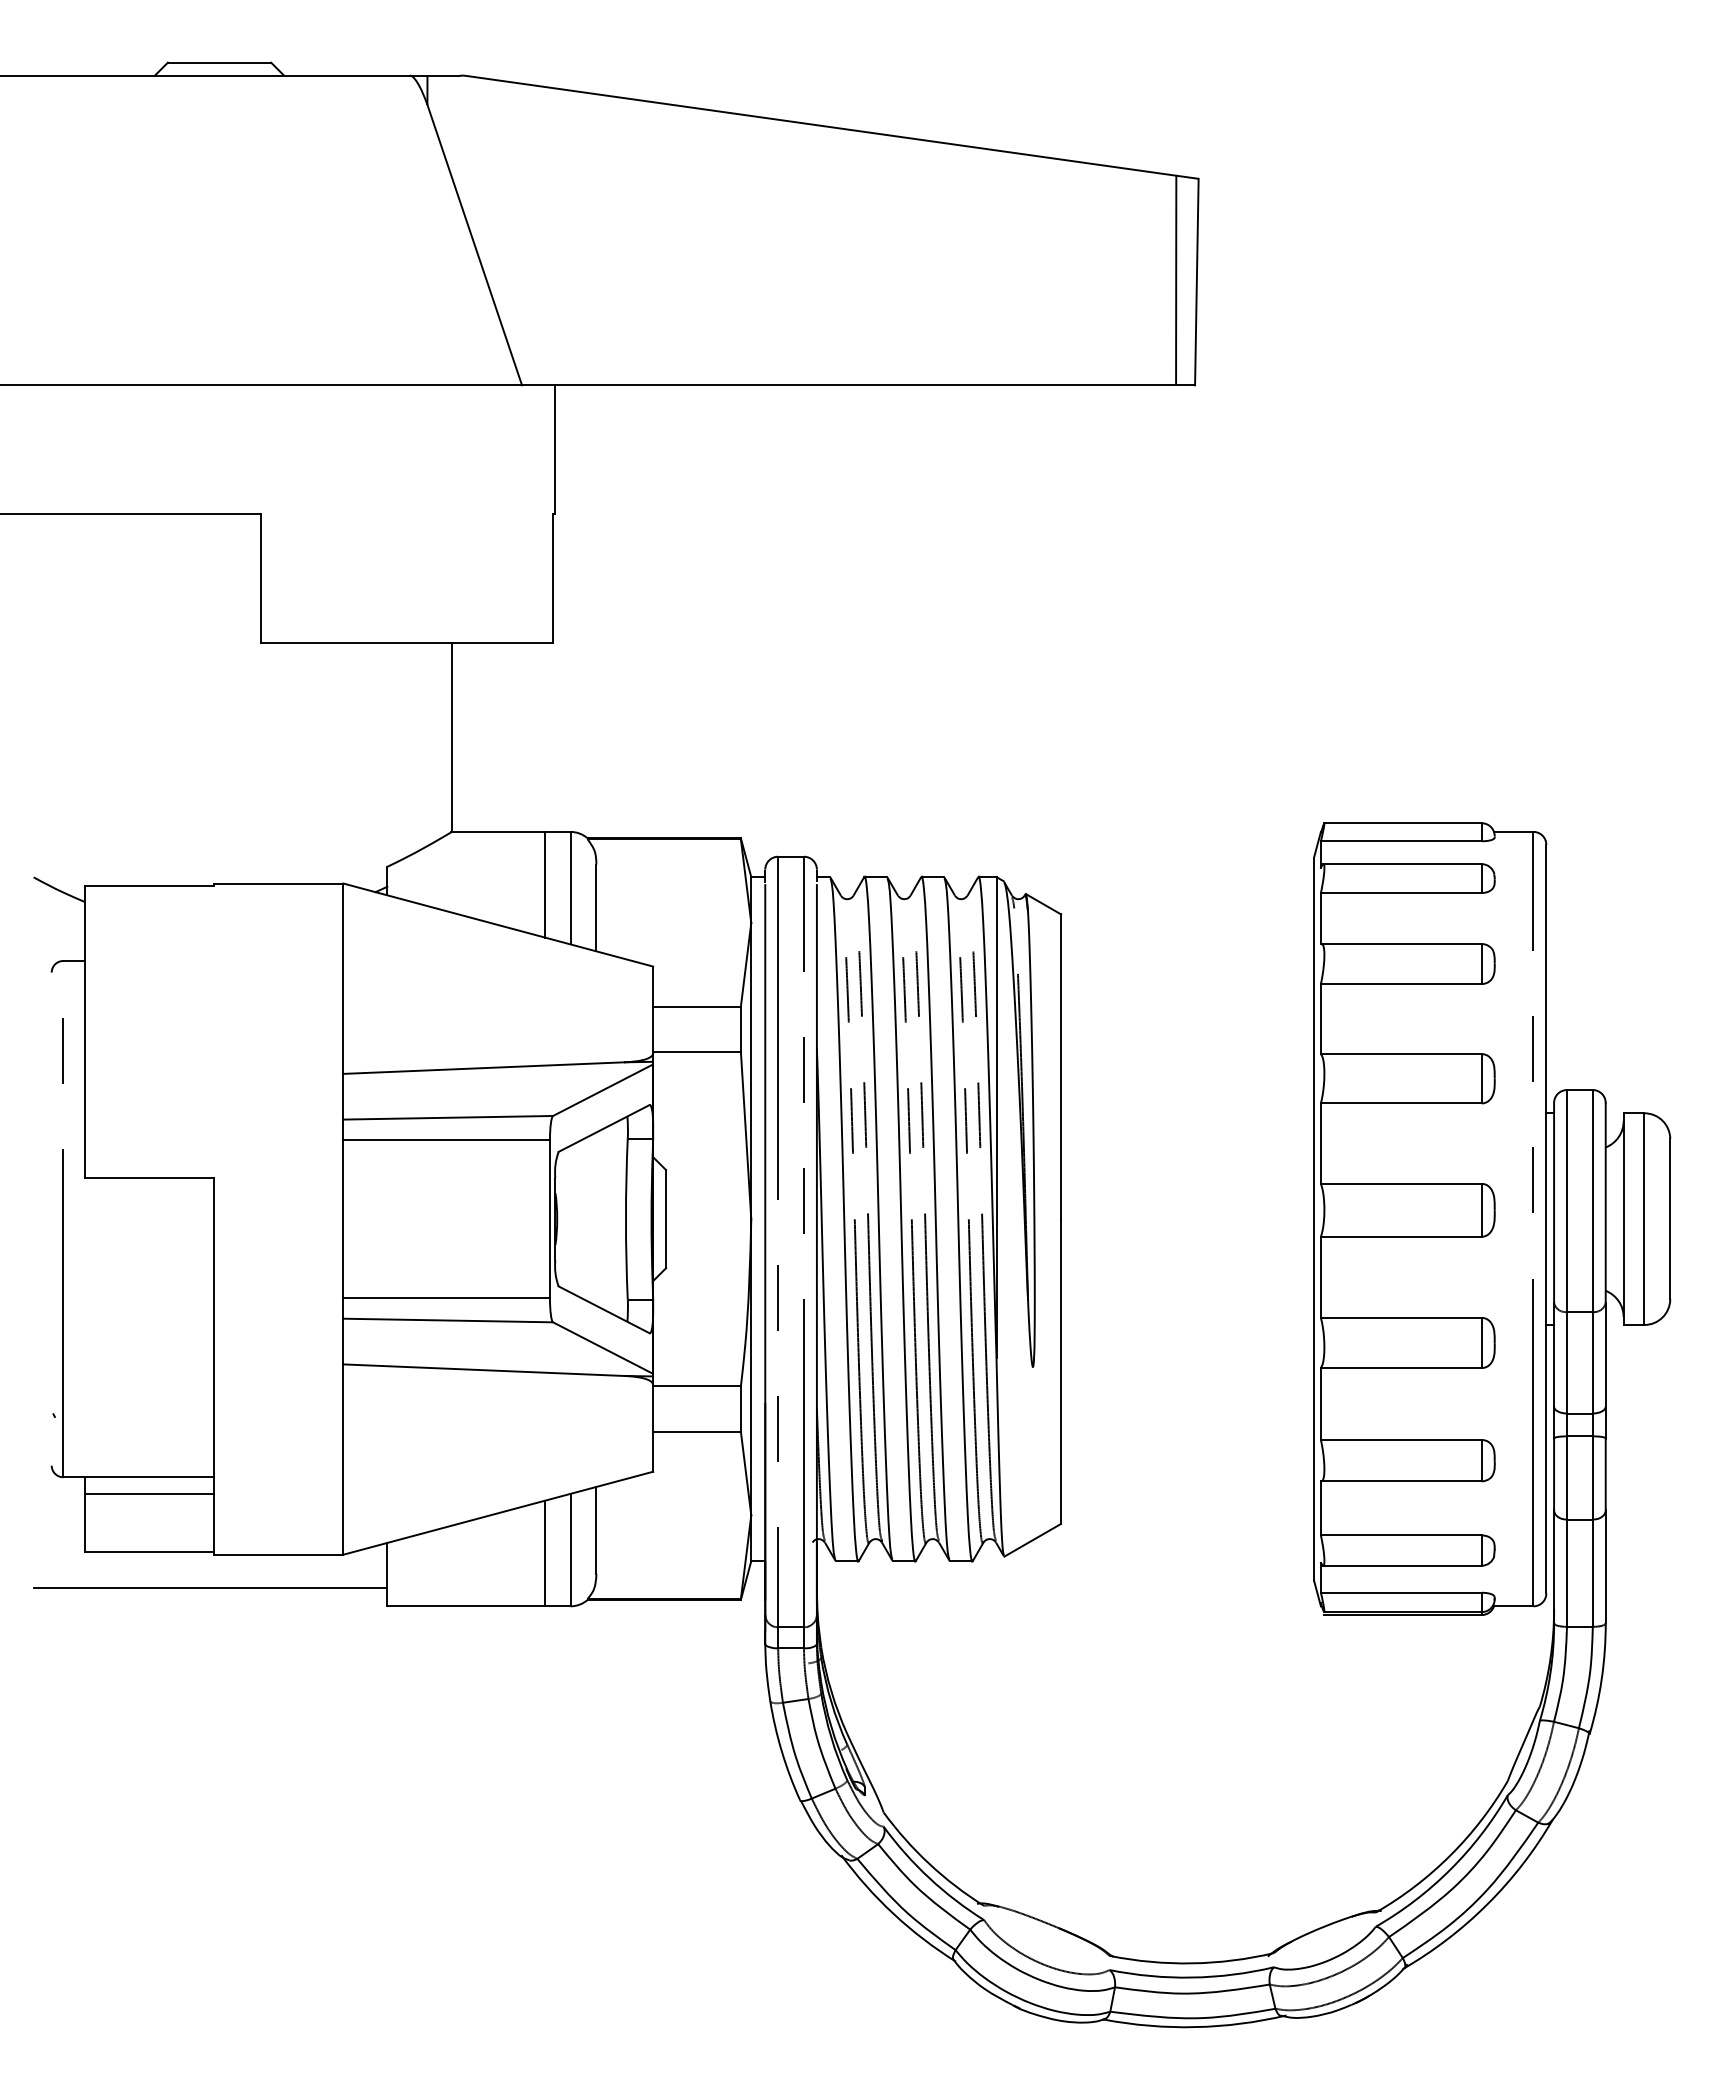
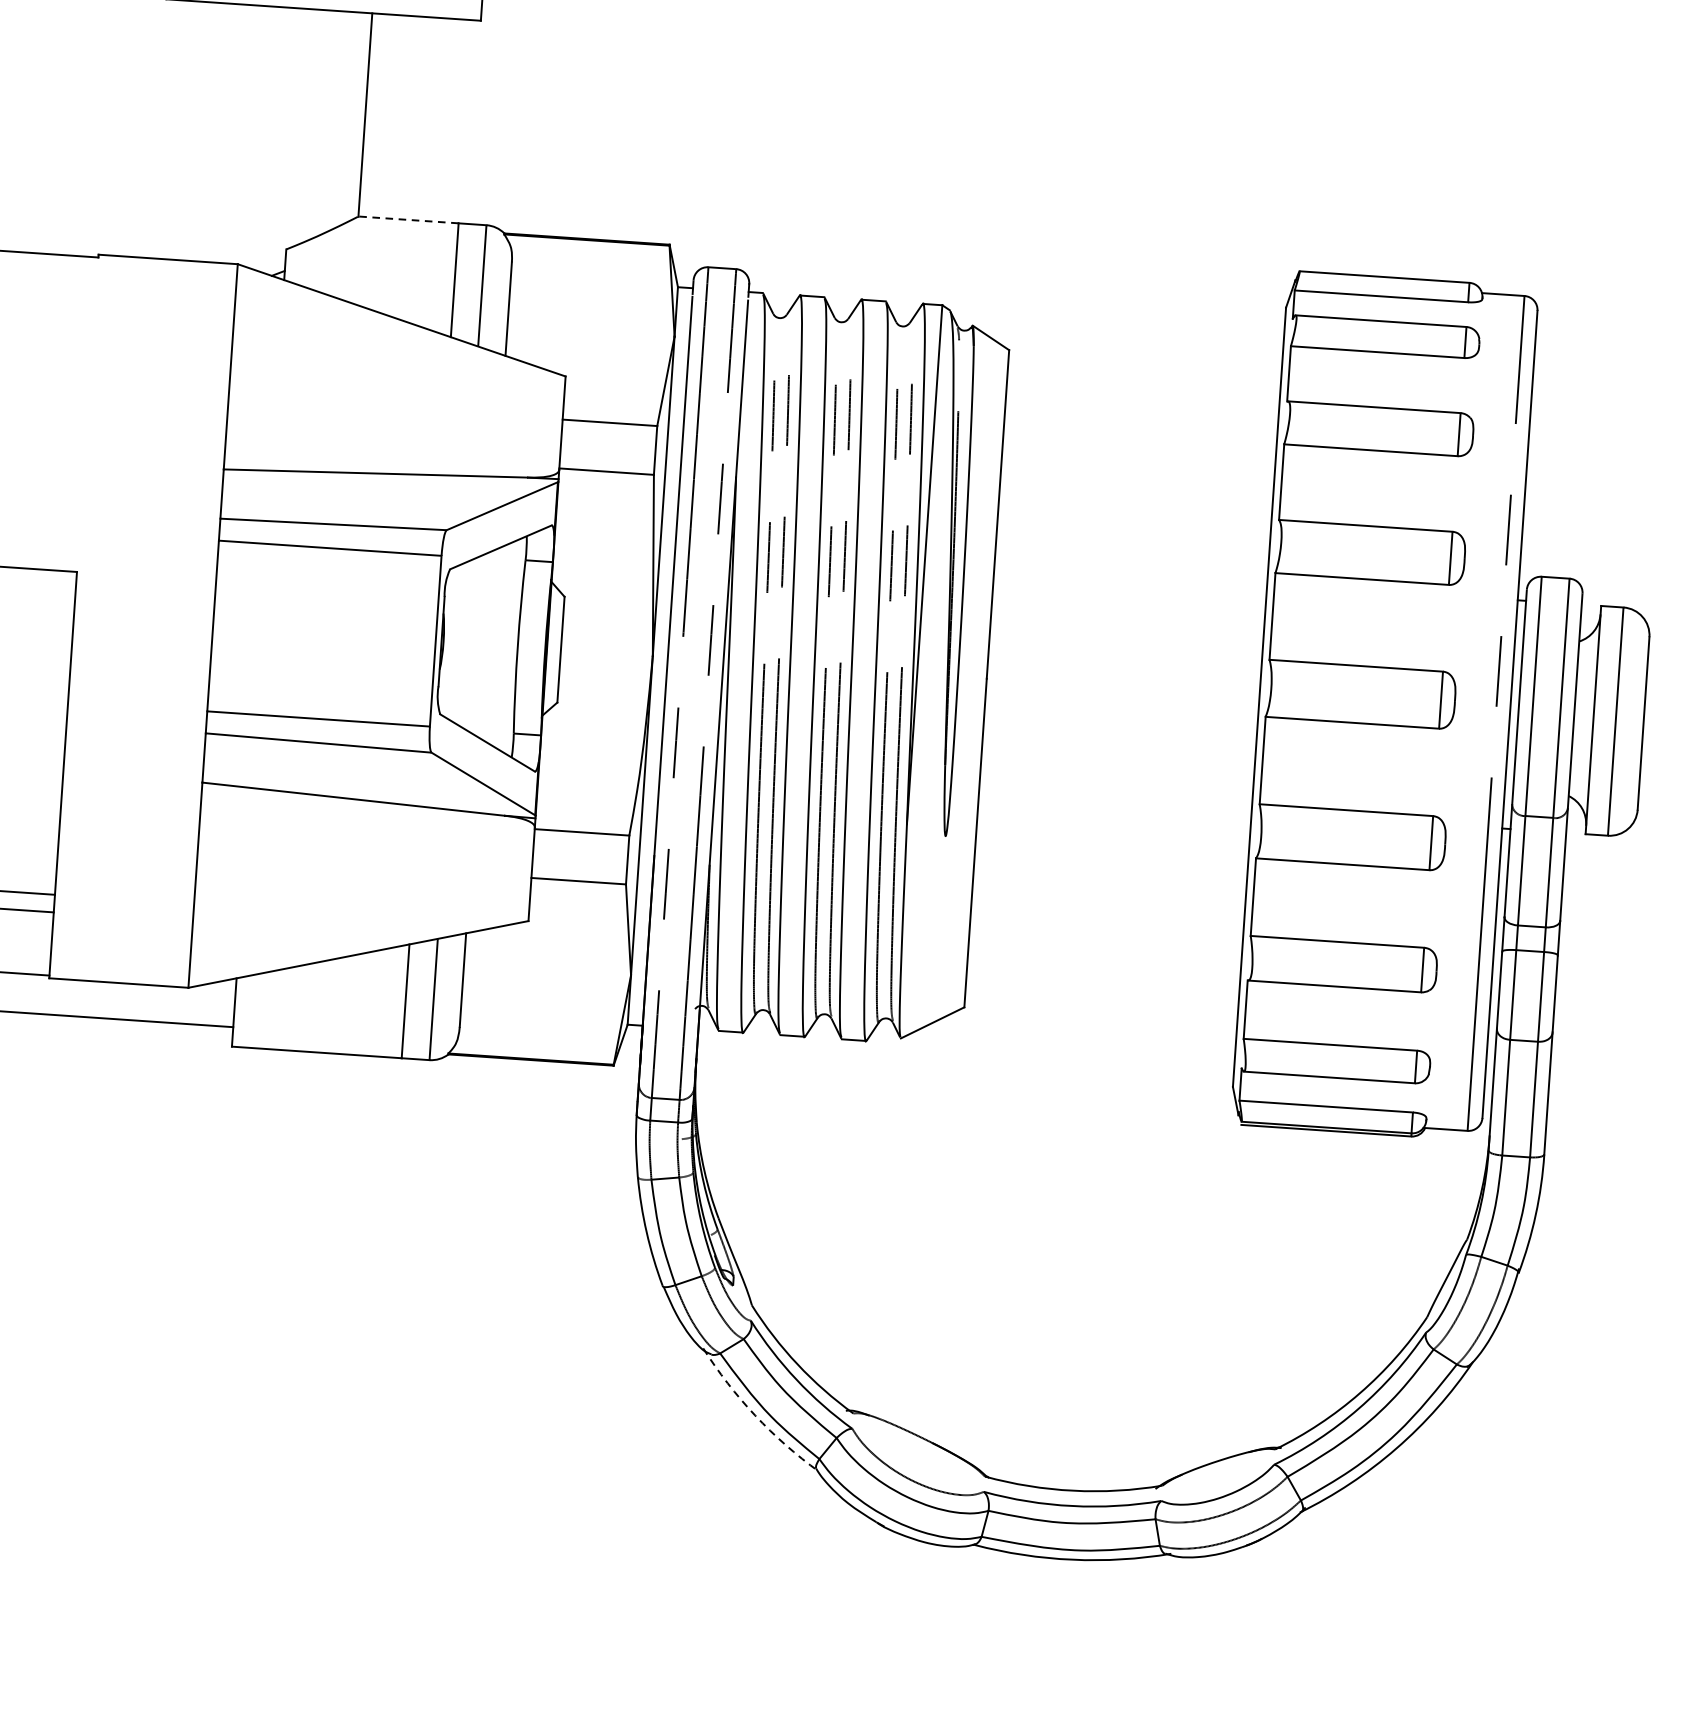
line: (498, 831) -> (408, 219), solid -> dashed
arc: (893, 1913) -> (755, 1415), solid -> dashed

